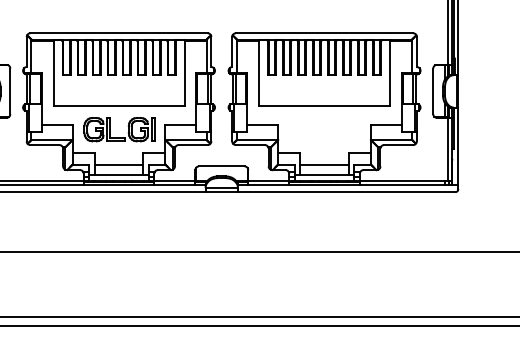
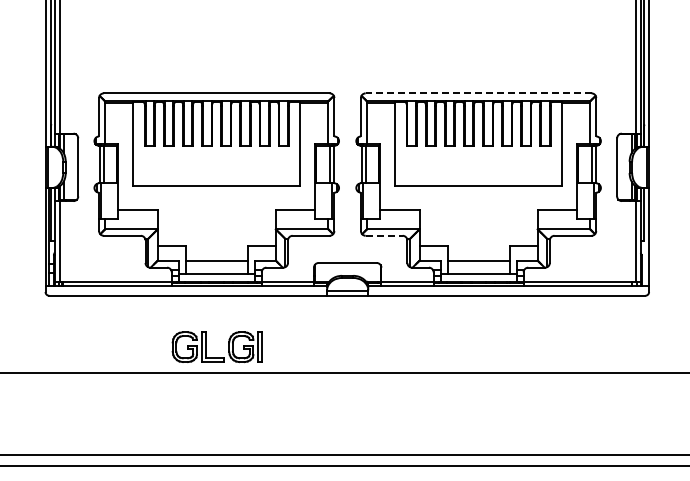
line: (324, 33) -> (478, 93), solid -> dashed
part: (110, 129) -> (206, 346), moved
line: (250, 144) -> (384, 235), solid -> dashed

